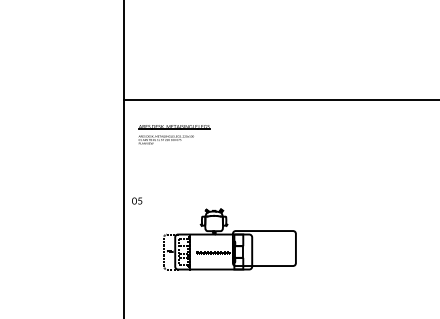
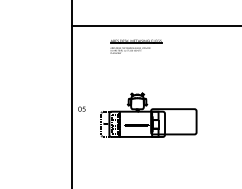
part: (174, 134) -> (136, 46), moved
text: (137, 200) -> (82, 108), moved
part: (229, 239) -> (148, 115), moved

